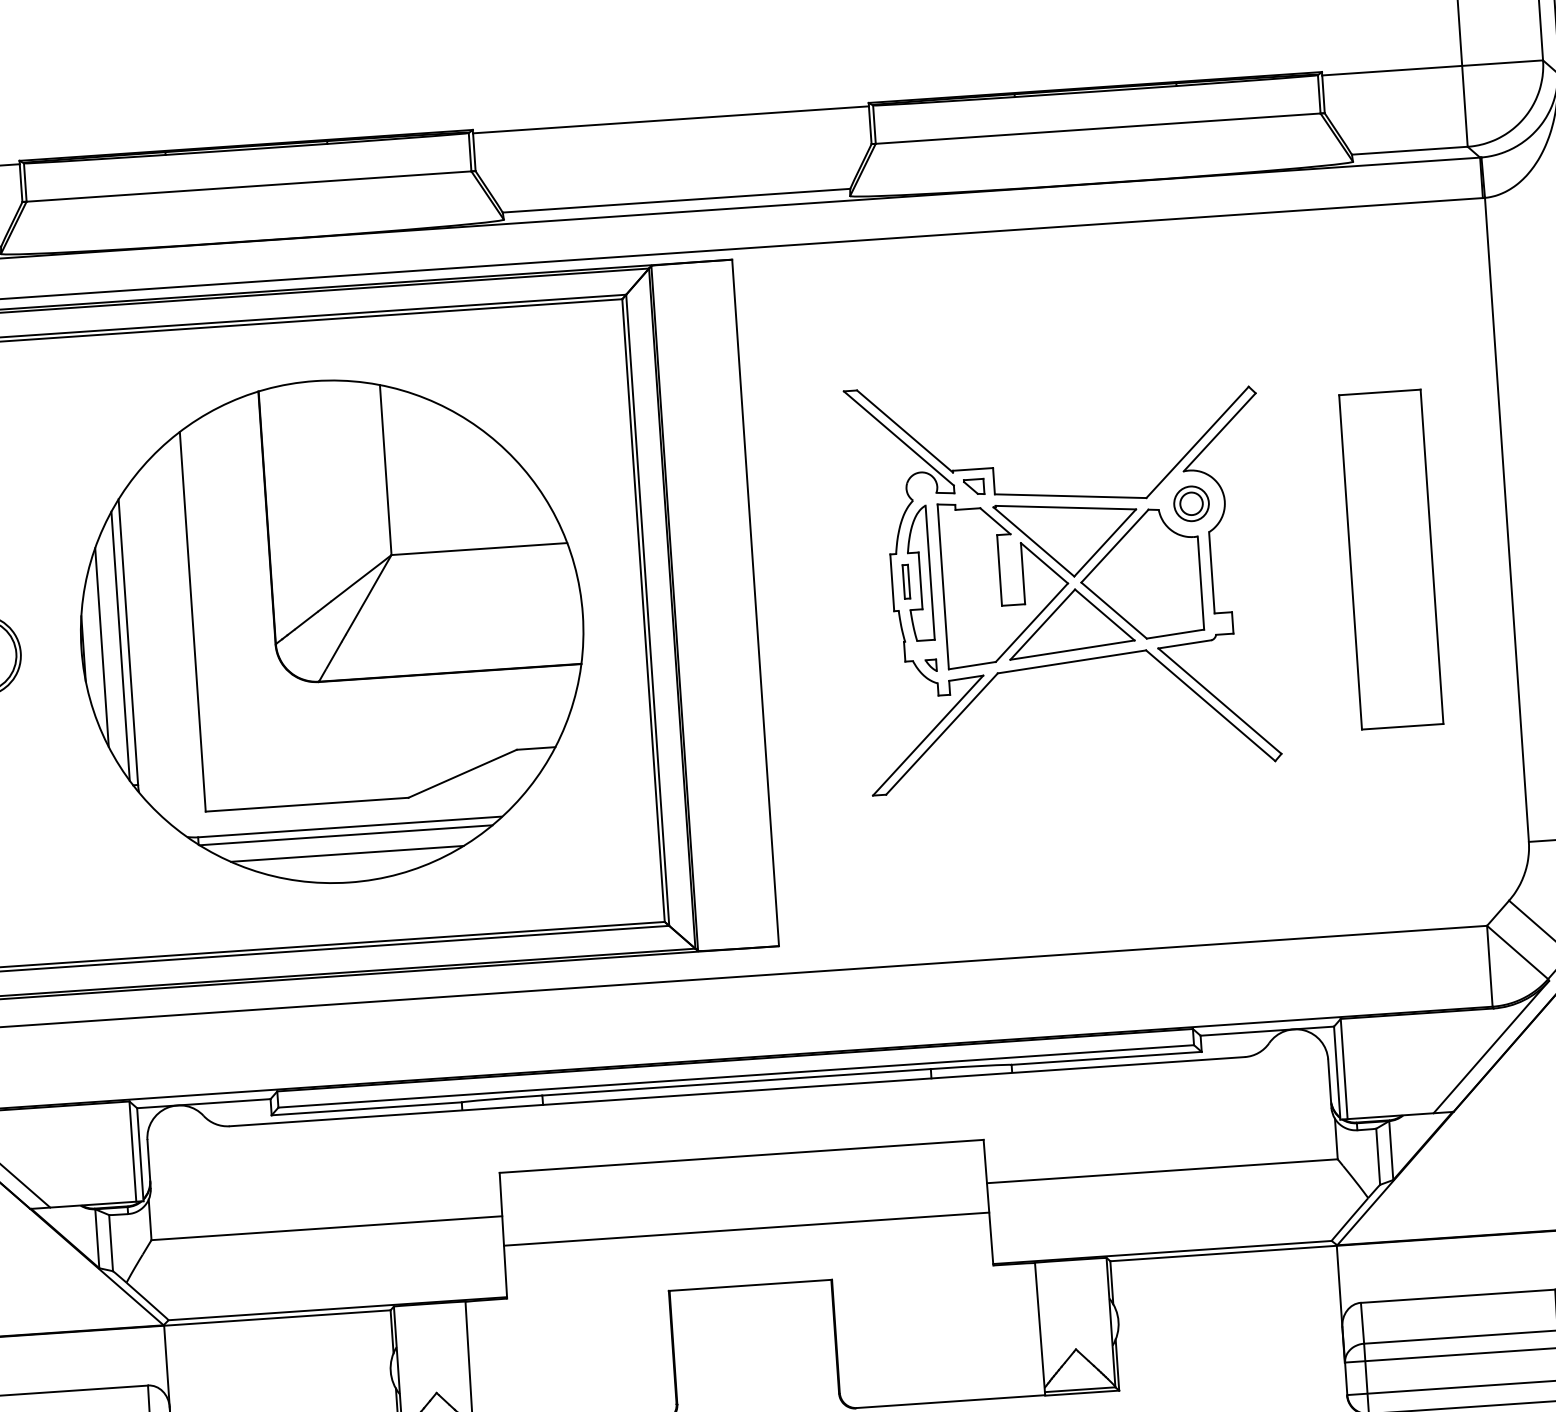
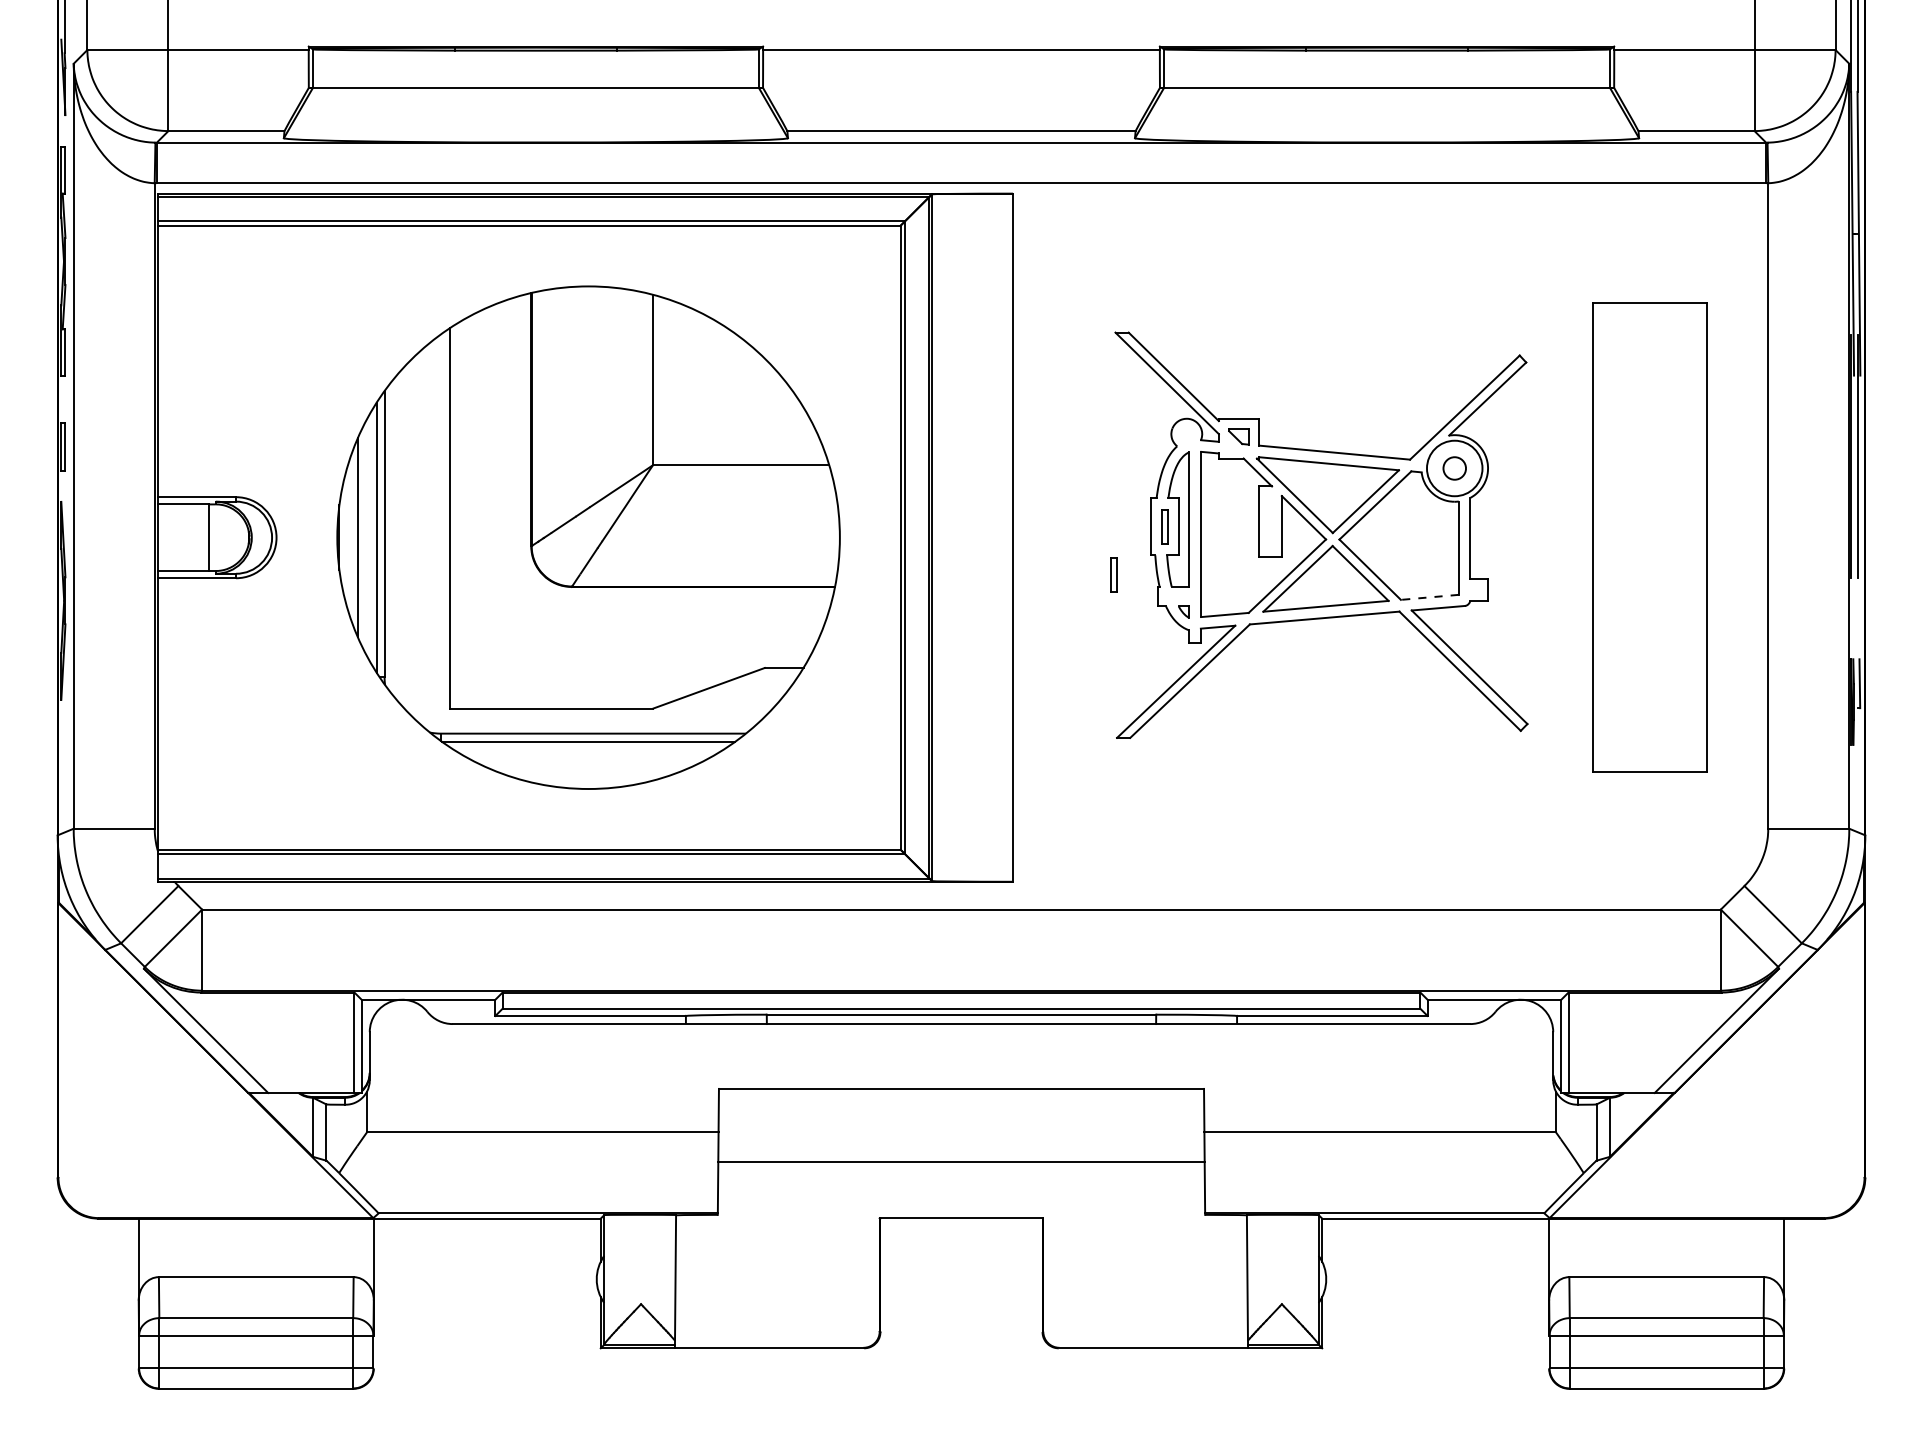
circle: (1191, 503) -> (1454, 468), size x1.6
part: (1390, 559) -> (1649, 537), size x1.4
part: (858, 632) -> (1113, 574), added
line: (1175, 634) -> (1429, 597), solid -> dashed
line: (347, 854) -> (588, 760), removed

